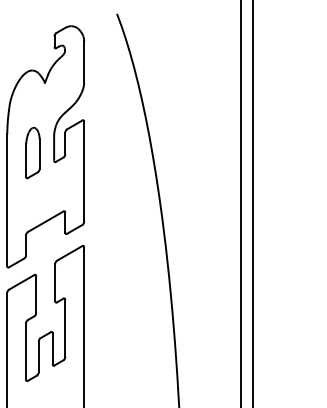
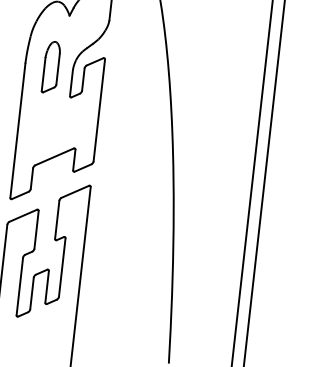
part: (32, 153) -> (50, 67), moved

